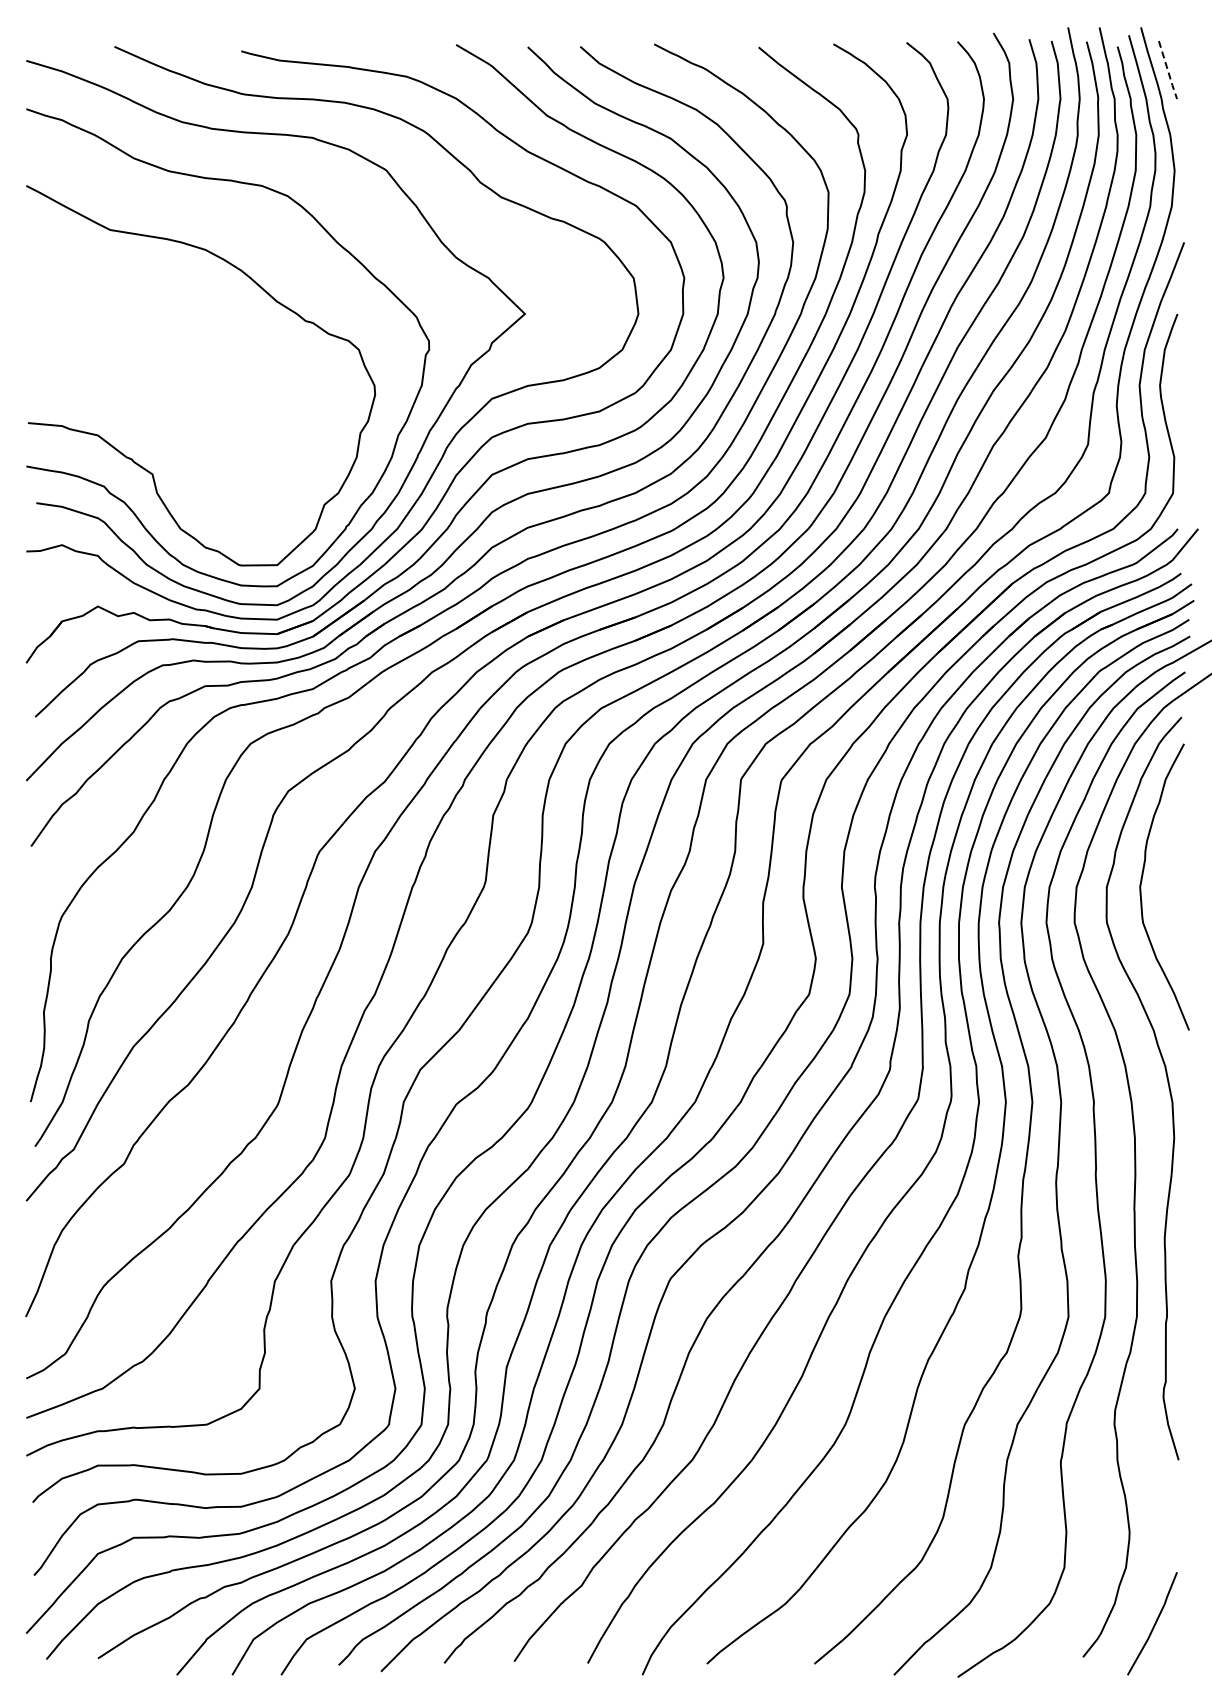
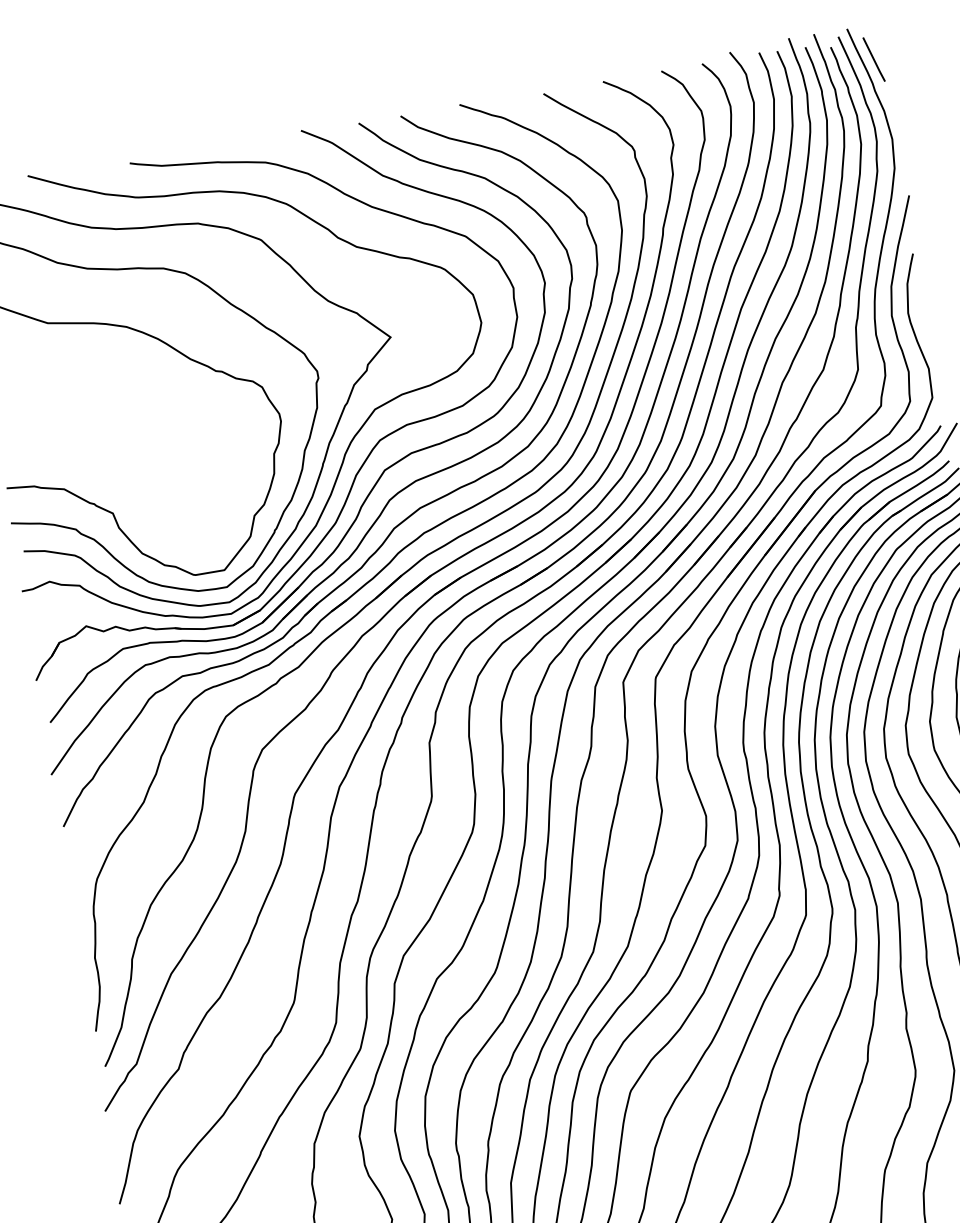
line: (1168, 71) -> (874, 60), dashed -> solid

